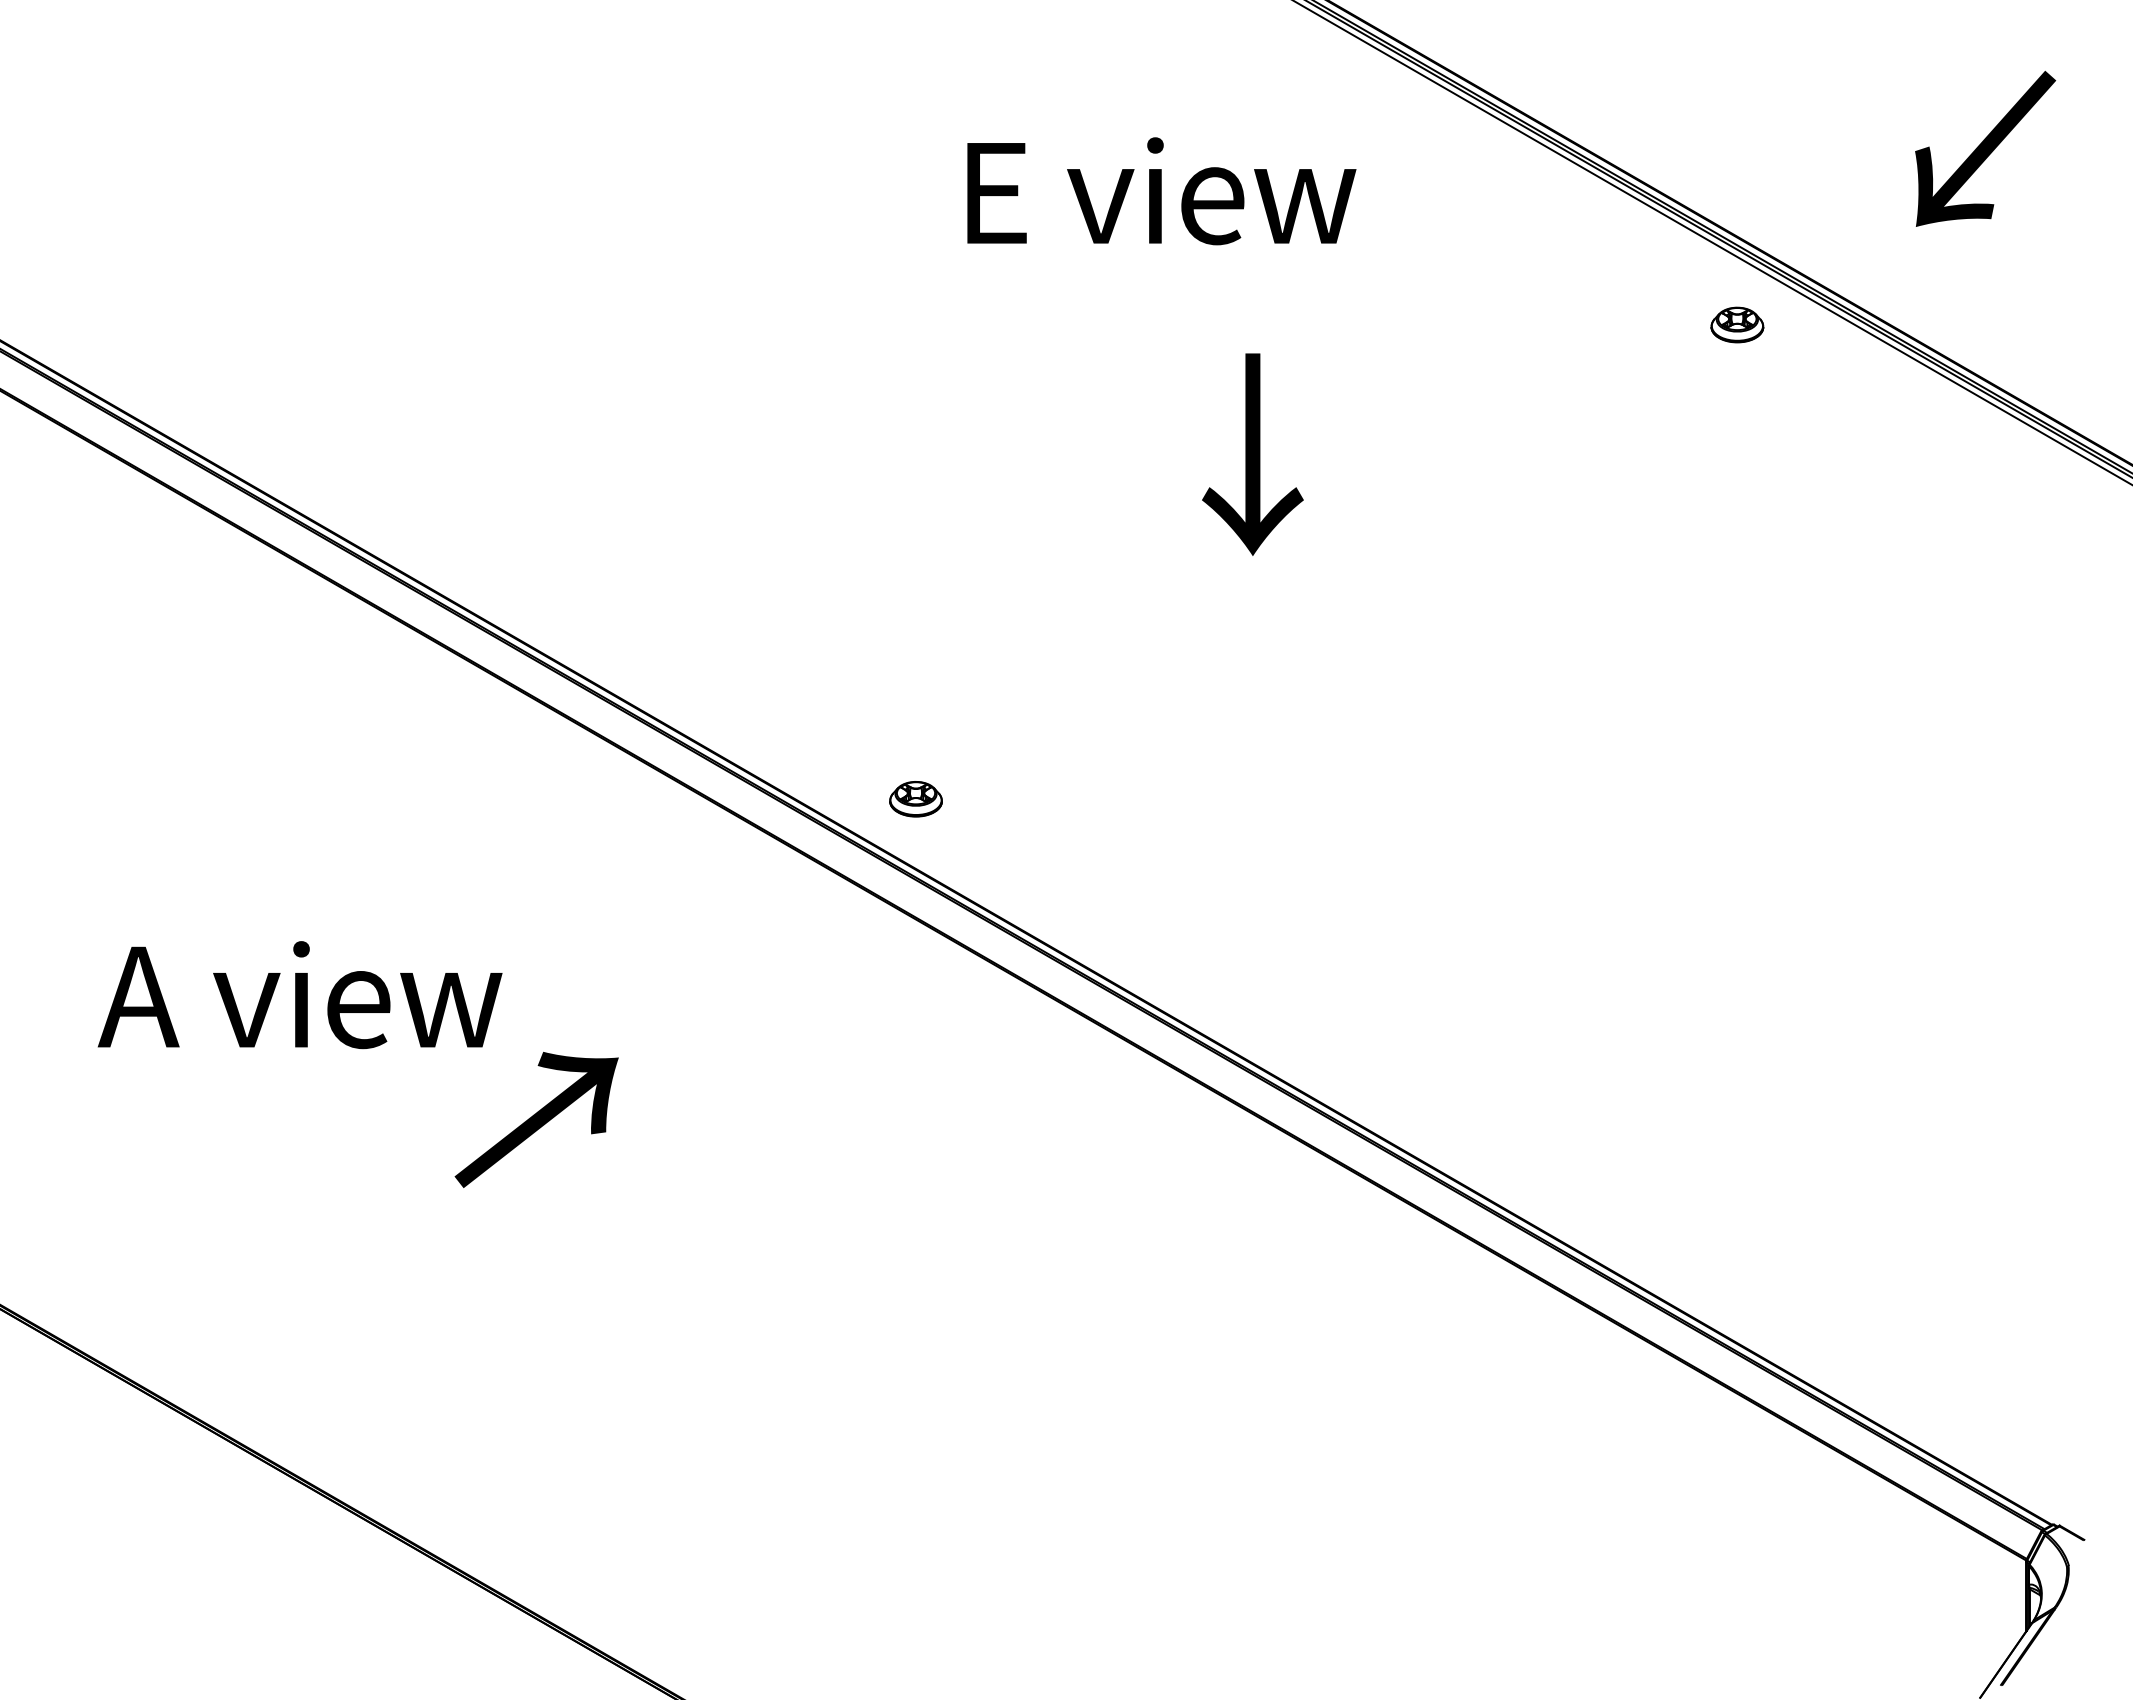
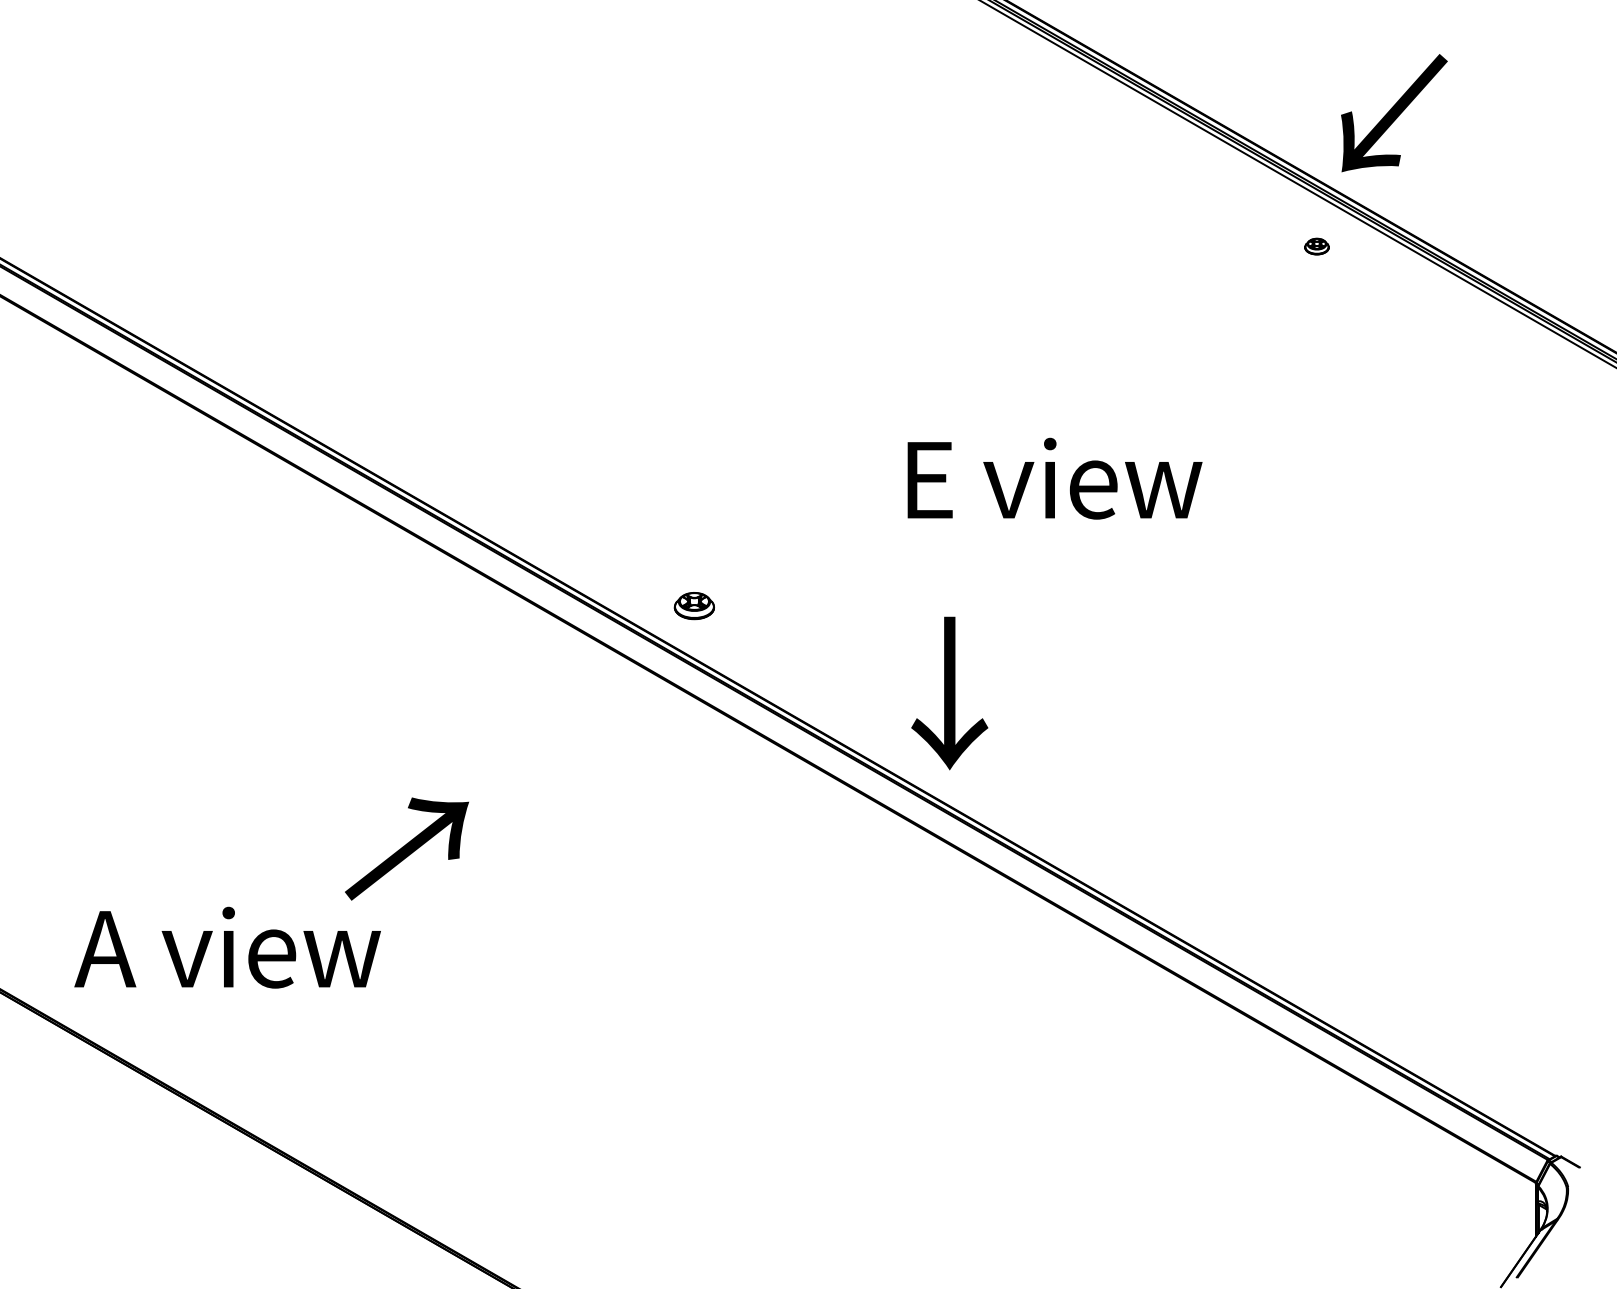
text: (1985, 148) -> (1394, 112), moved
text: (1161, 191) -> (1054, 478), moved
part: (1737, 324) -> (1317, 246), size x0.6
text: (1252, 454) -> (949, 693), moved
text: (299, 995) -> (227, 948), moved

